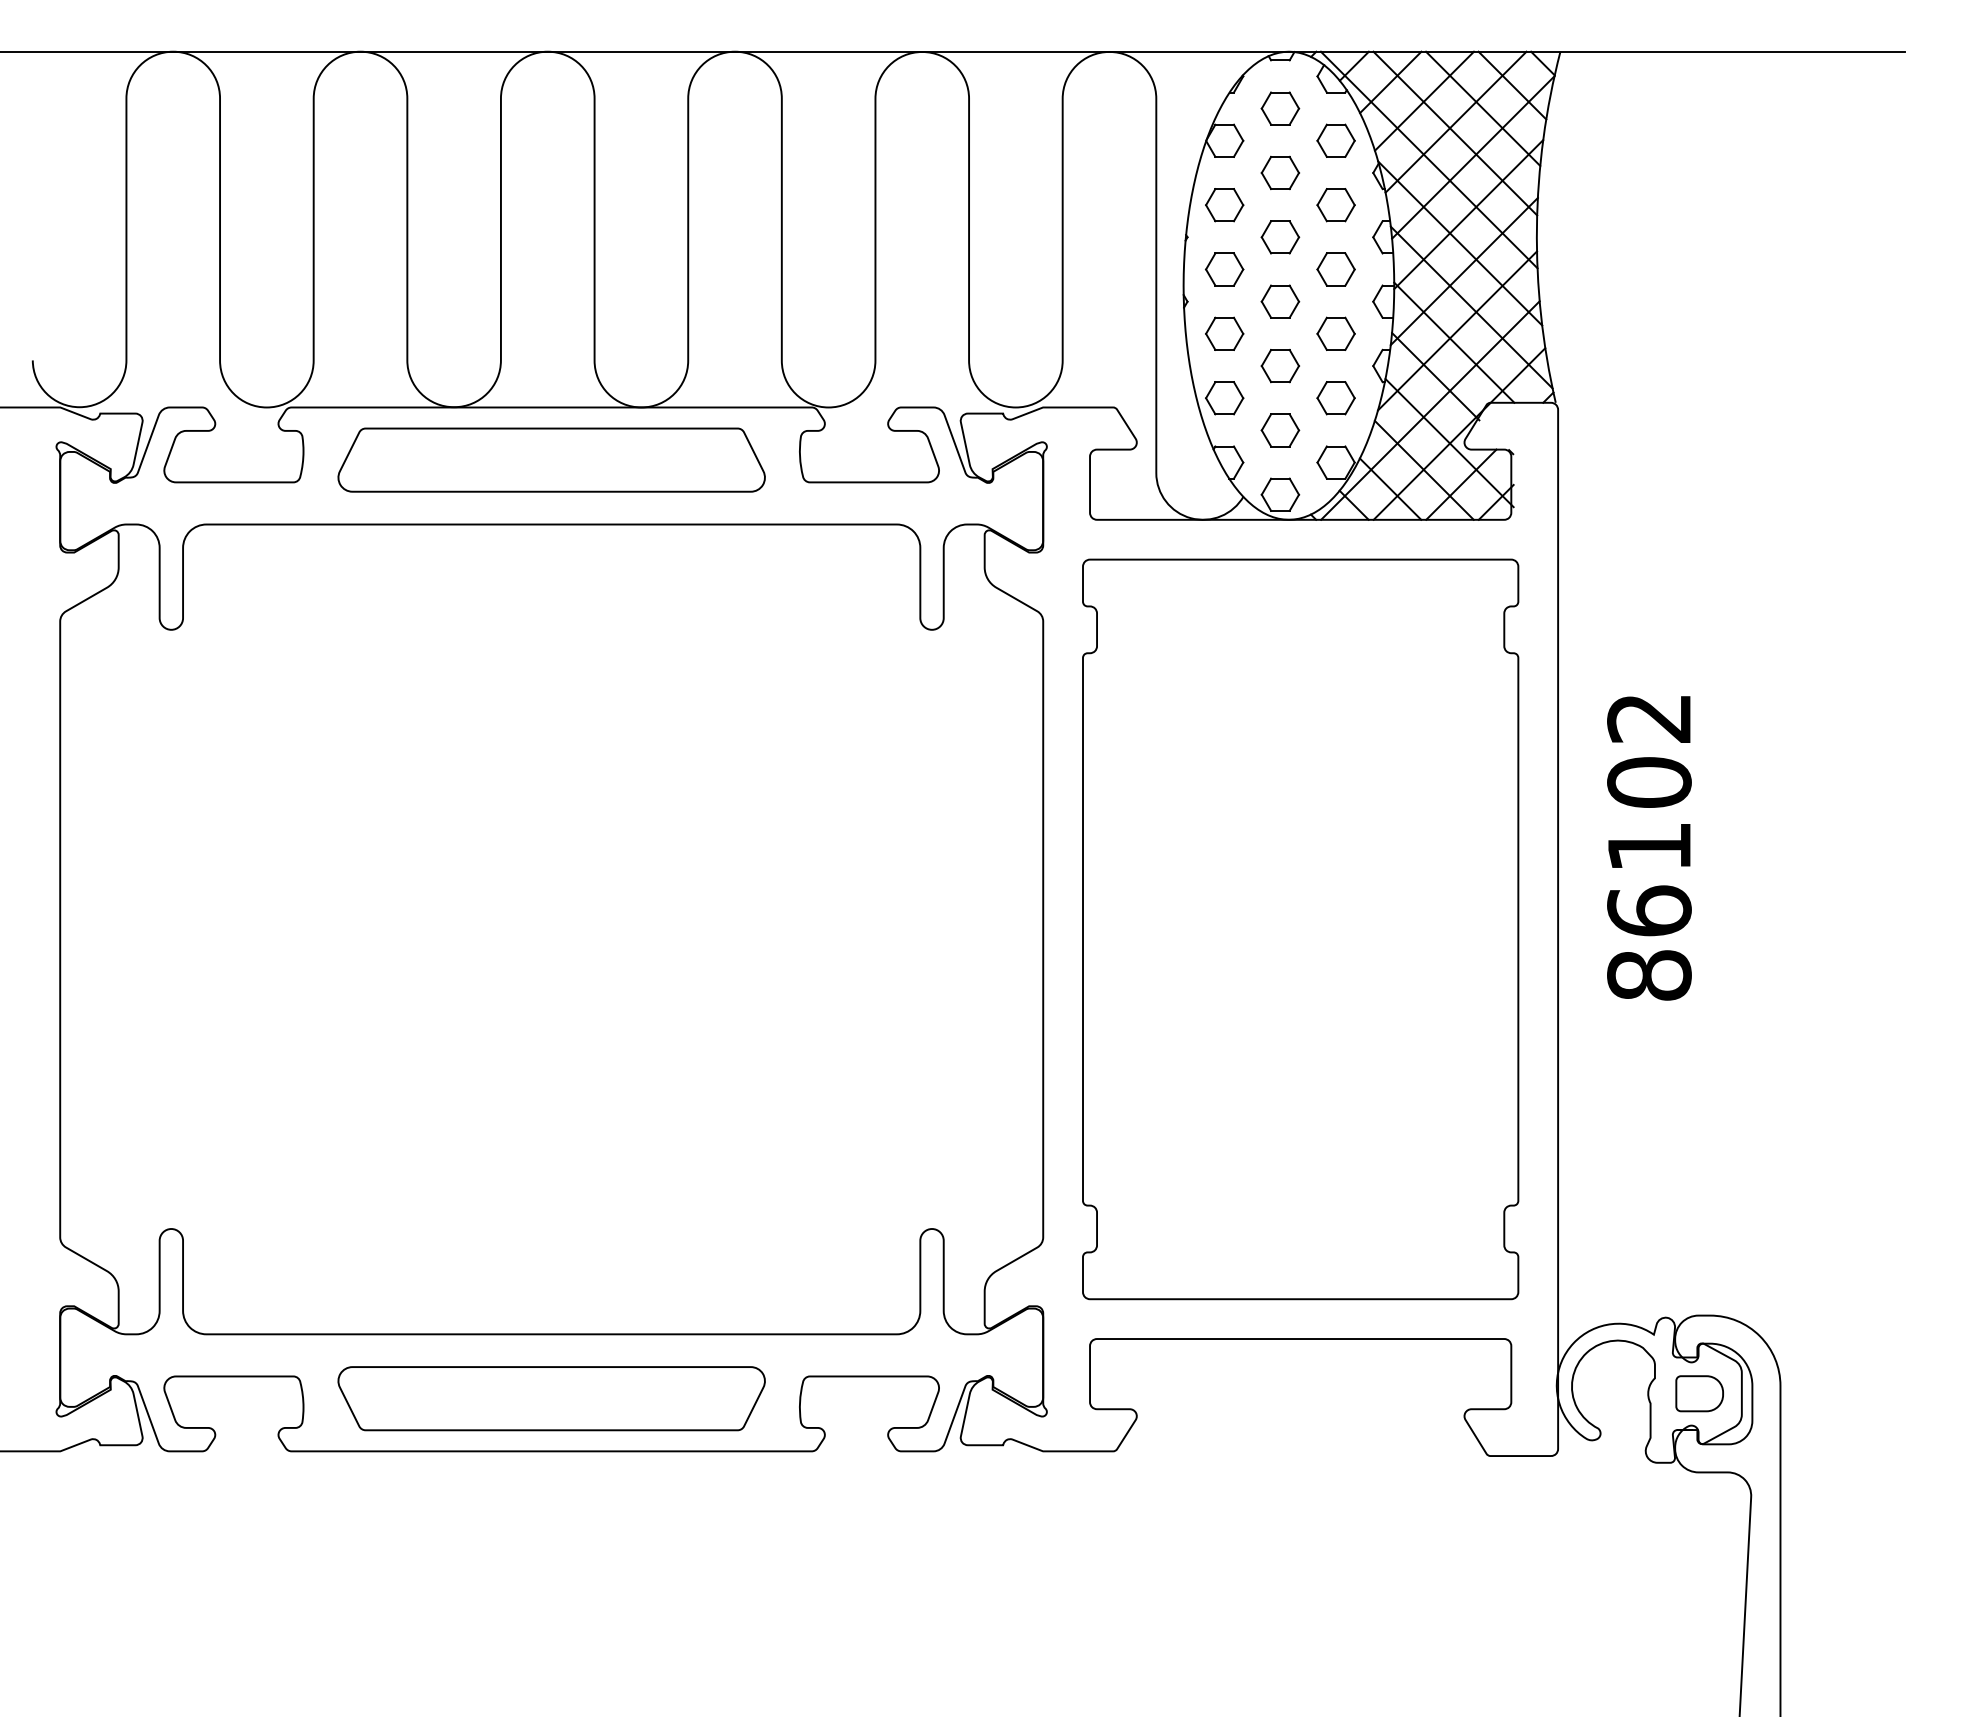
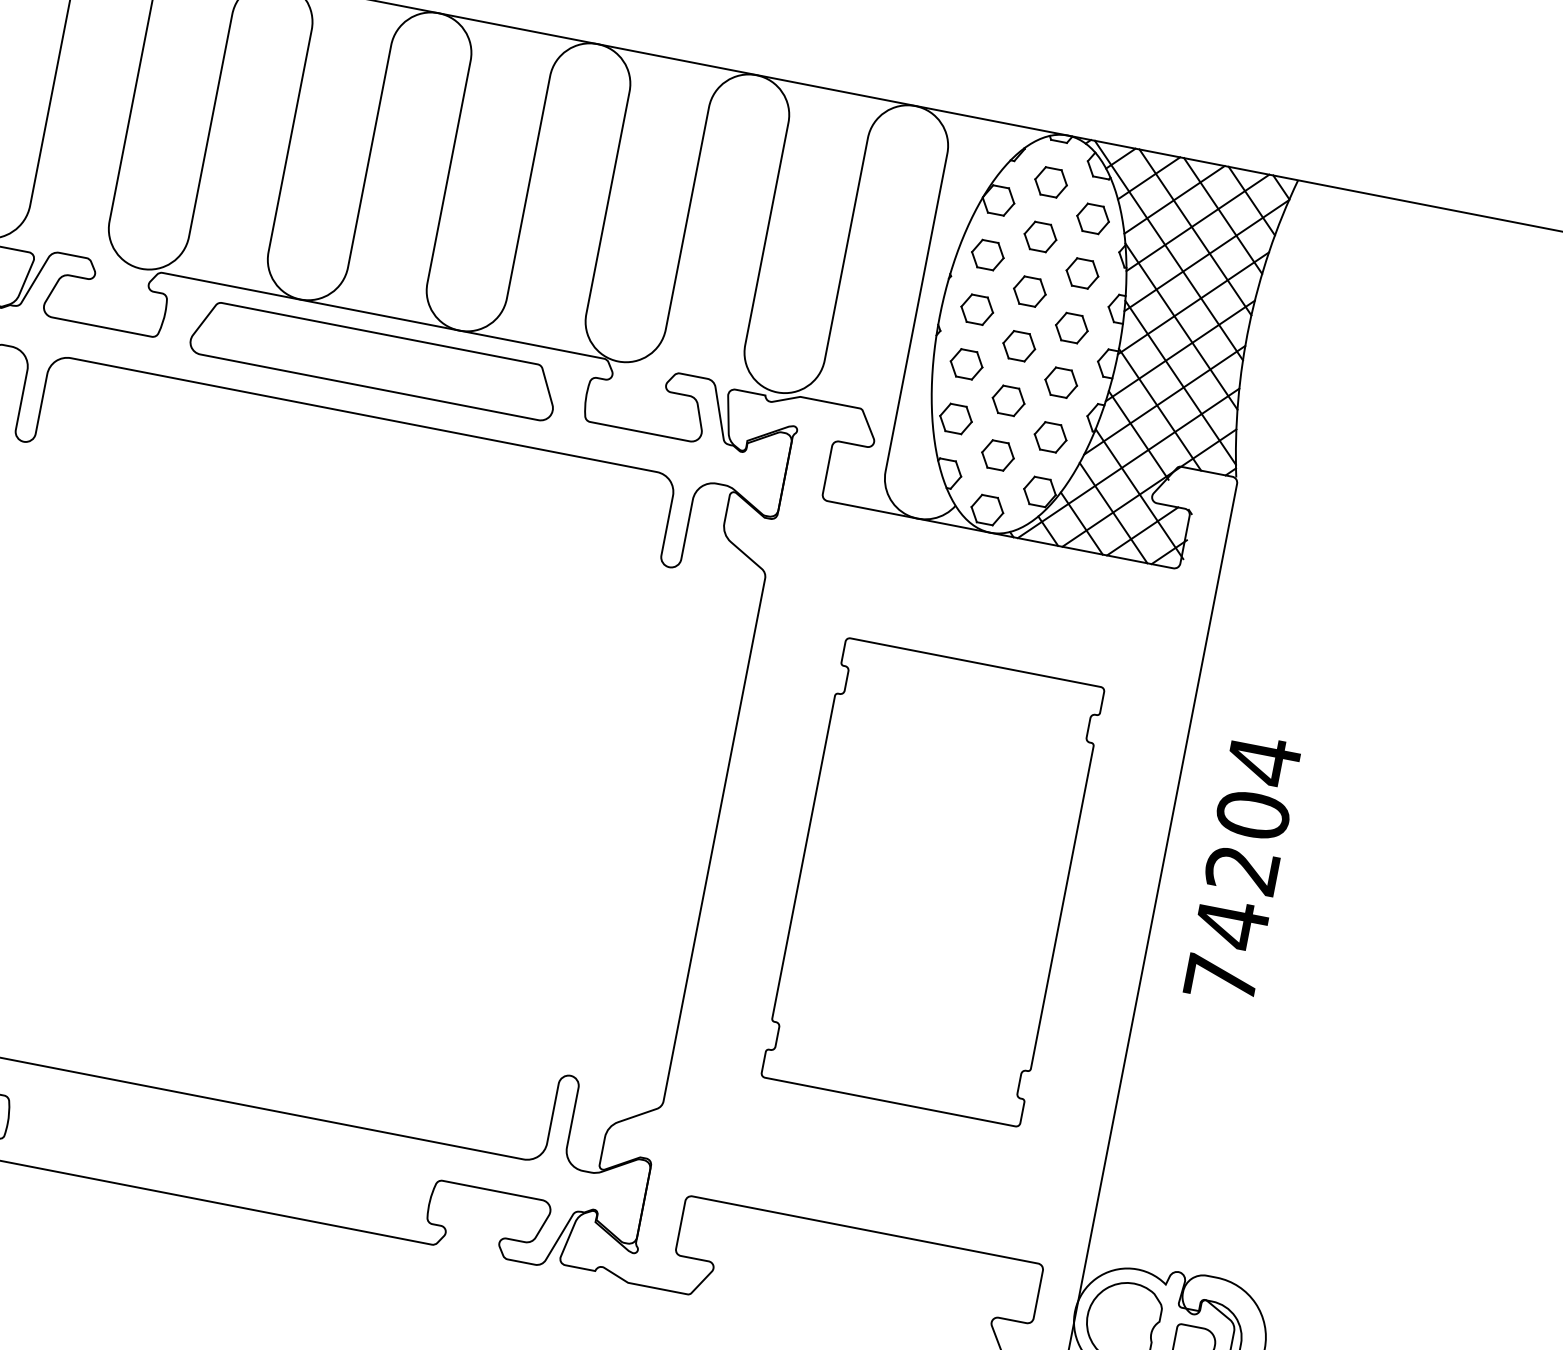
text: (1649, 845) -> (1242, 868), 86102 -> 74204
part: (1300, 929) -> (932, 882), size x0.7
part: (551, 1398) -> (219, 1156), removed

